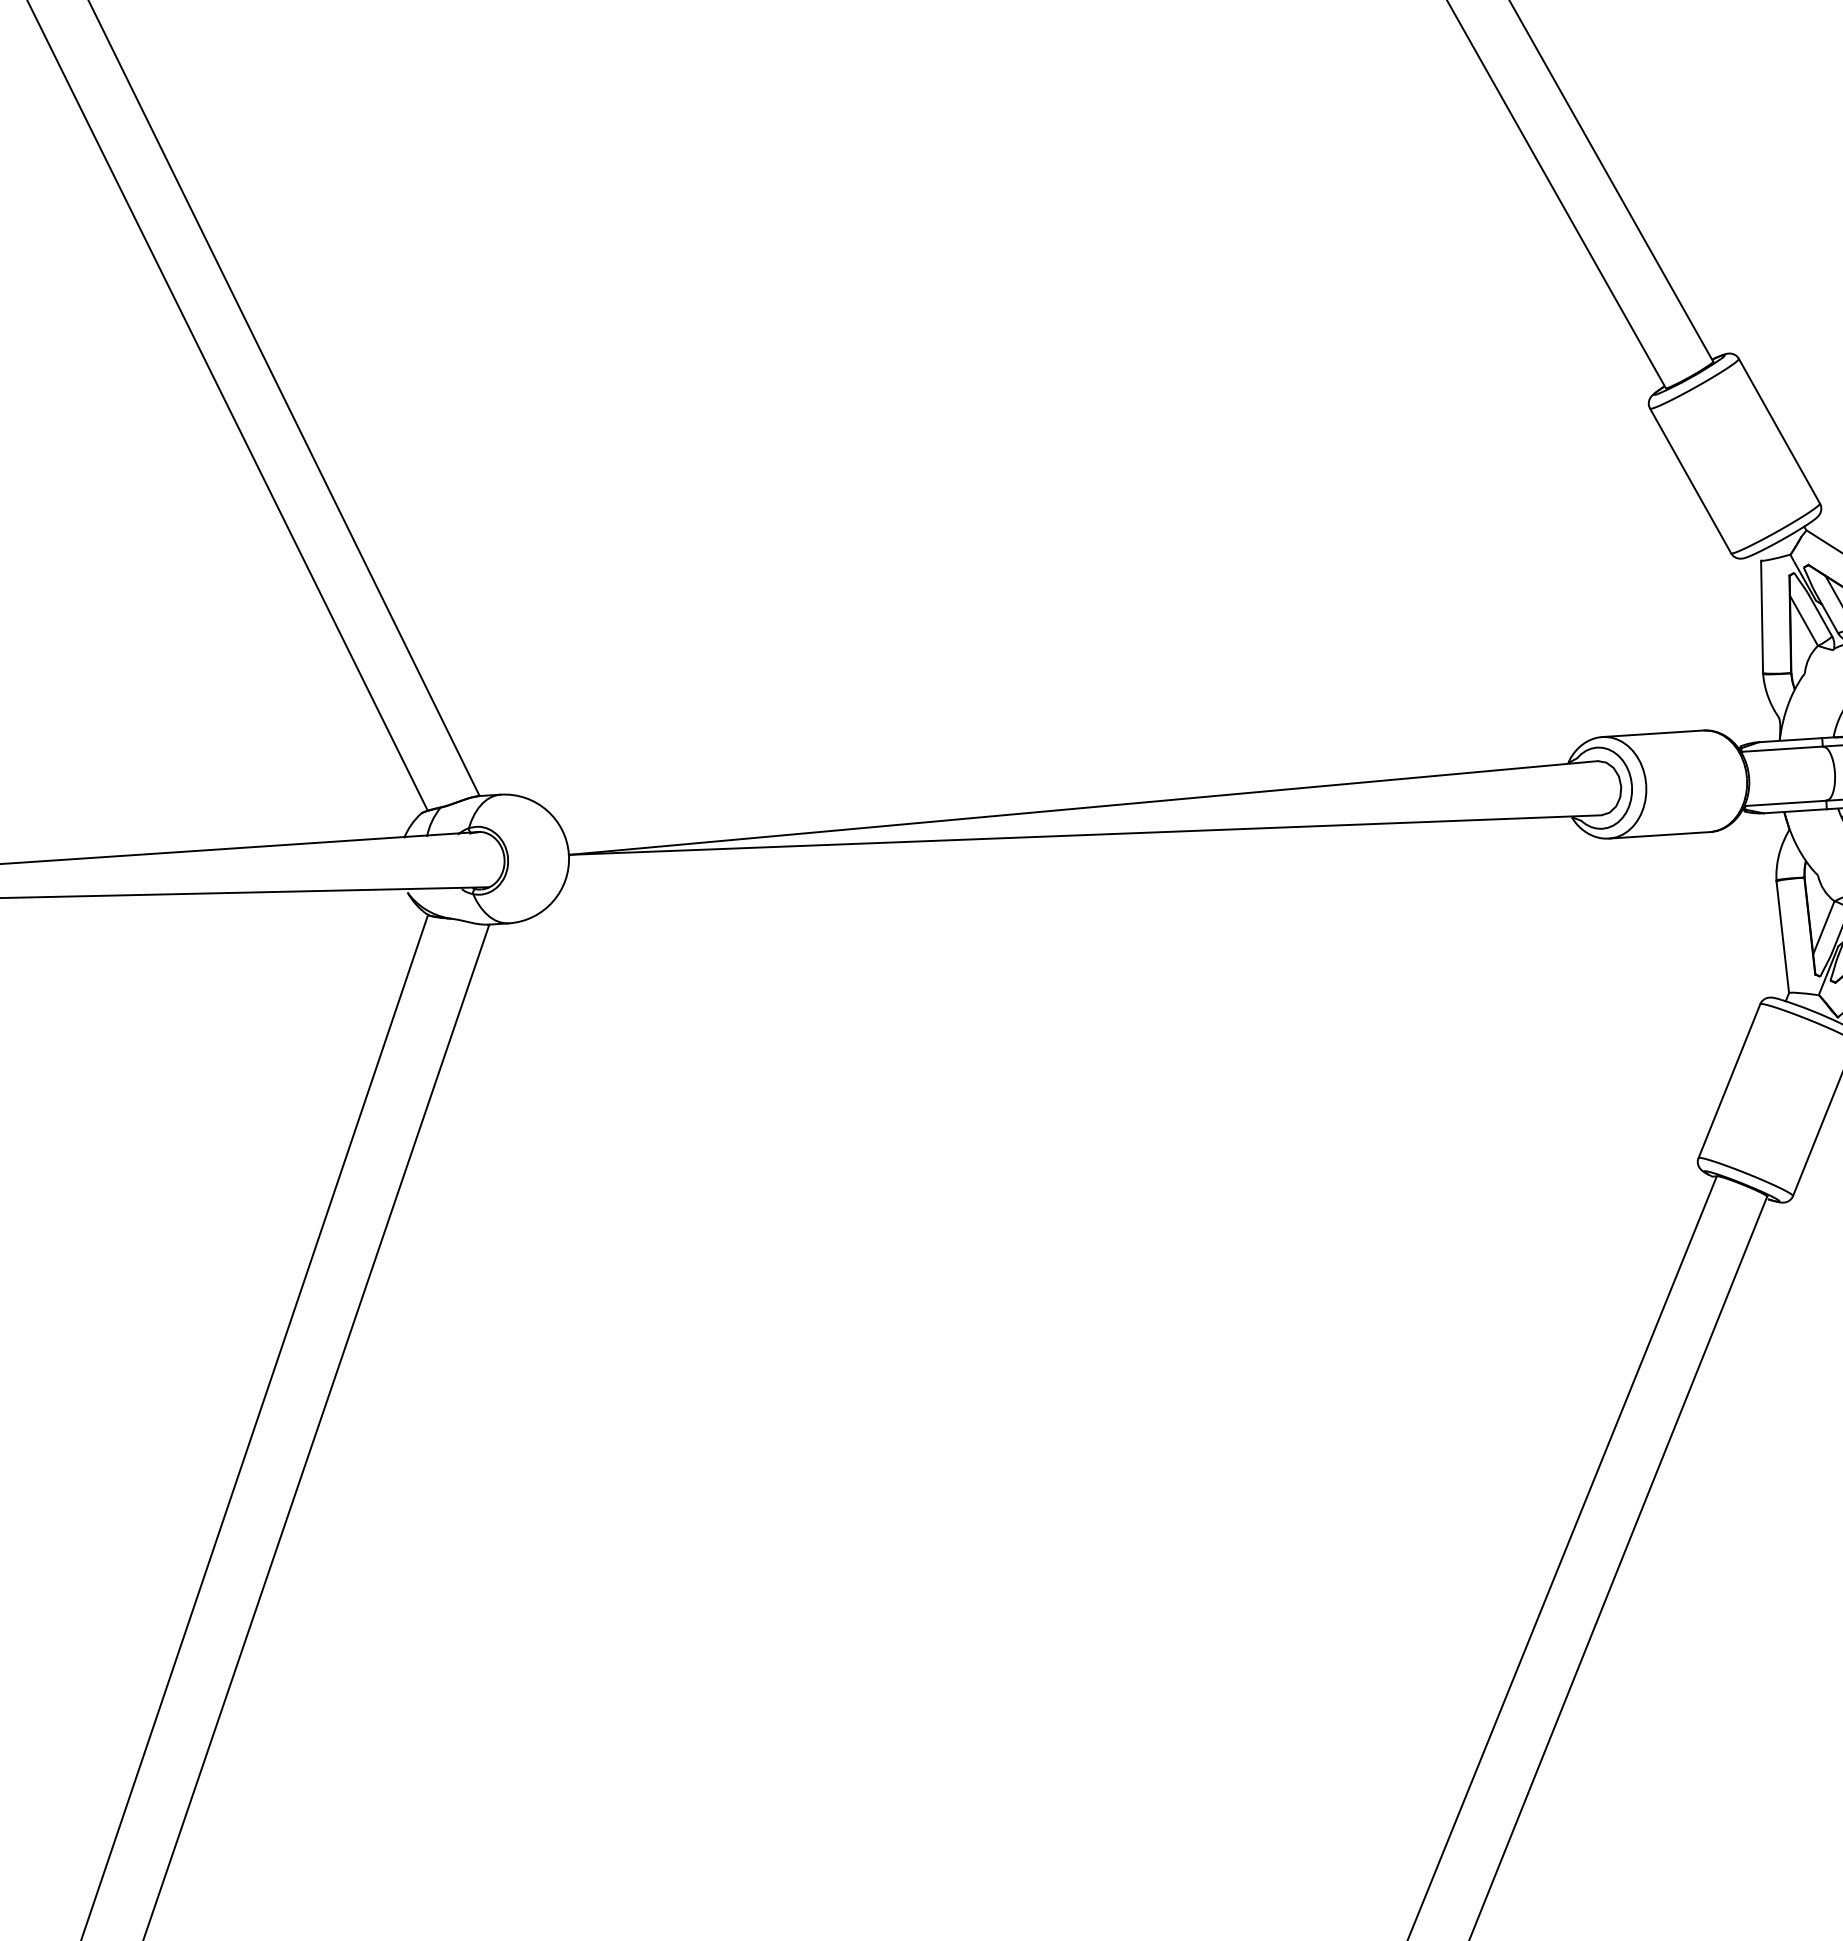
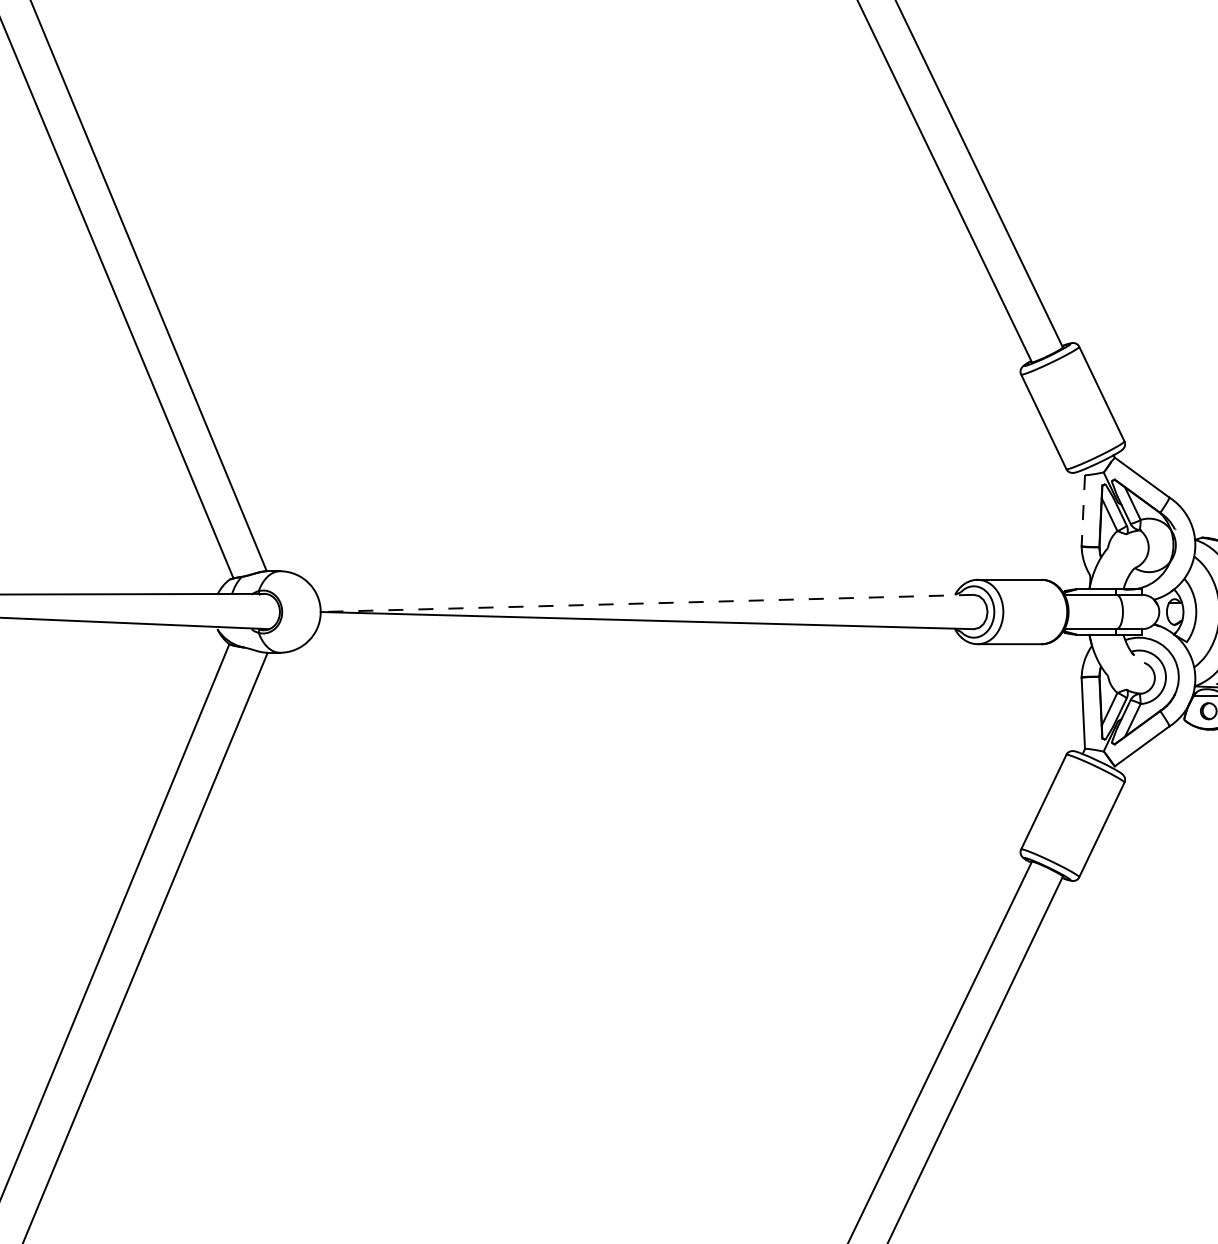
line: (1762, 616) -> (1083, 510), solid -> dashed
line: (1083, 808) -> (647, 603), solid -> dashed

